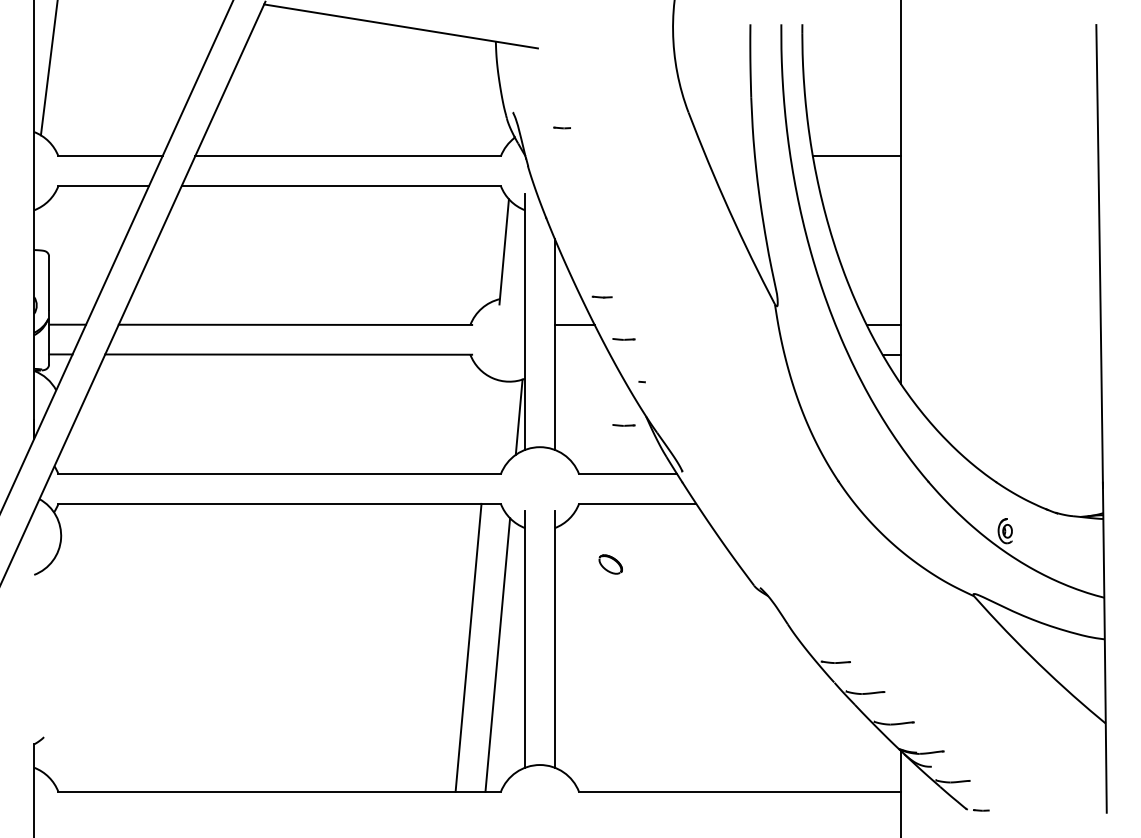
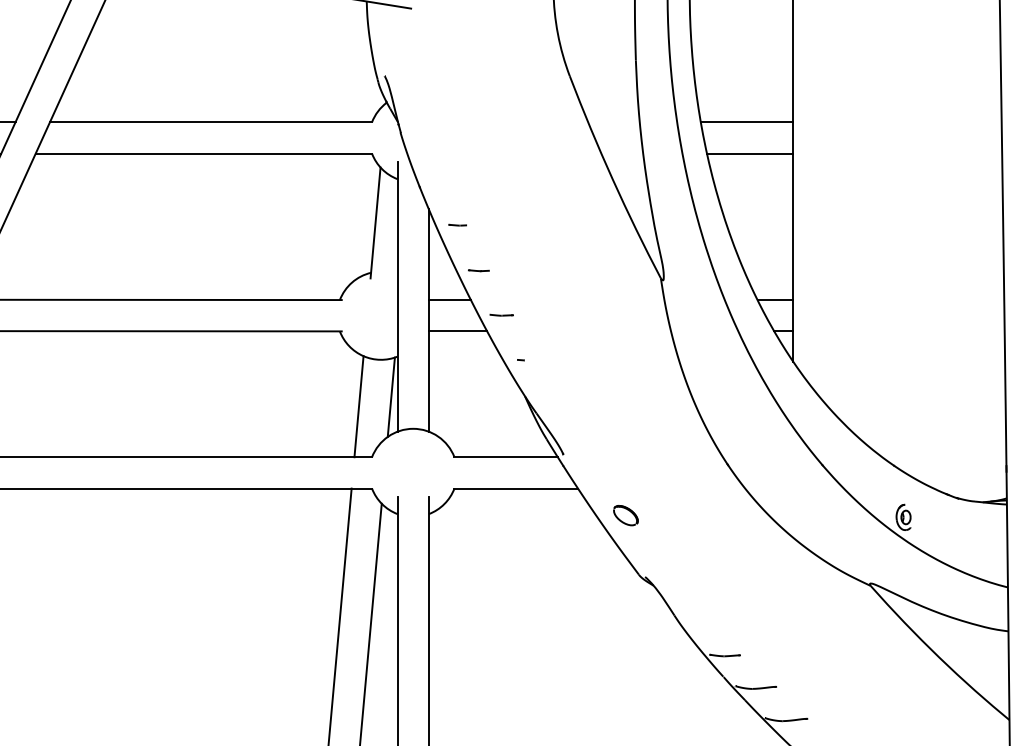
line: (561, 127) -> (457, 224), moved
line: (859, 186) -> (749, 154), added
line: (582, 354) -> (458, 331), added
line: (623, 425) -> (501, 405), removed
line: (488, 426) -> (358, 407), added
part: (610, 564) -> (625, 515), moved

